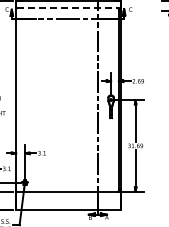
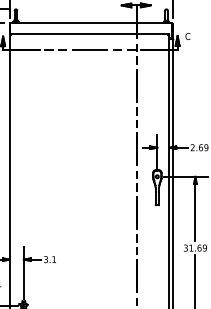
line: (68, 8) -> (91, 34), dashed -> solid

